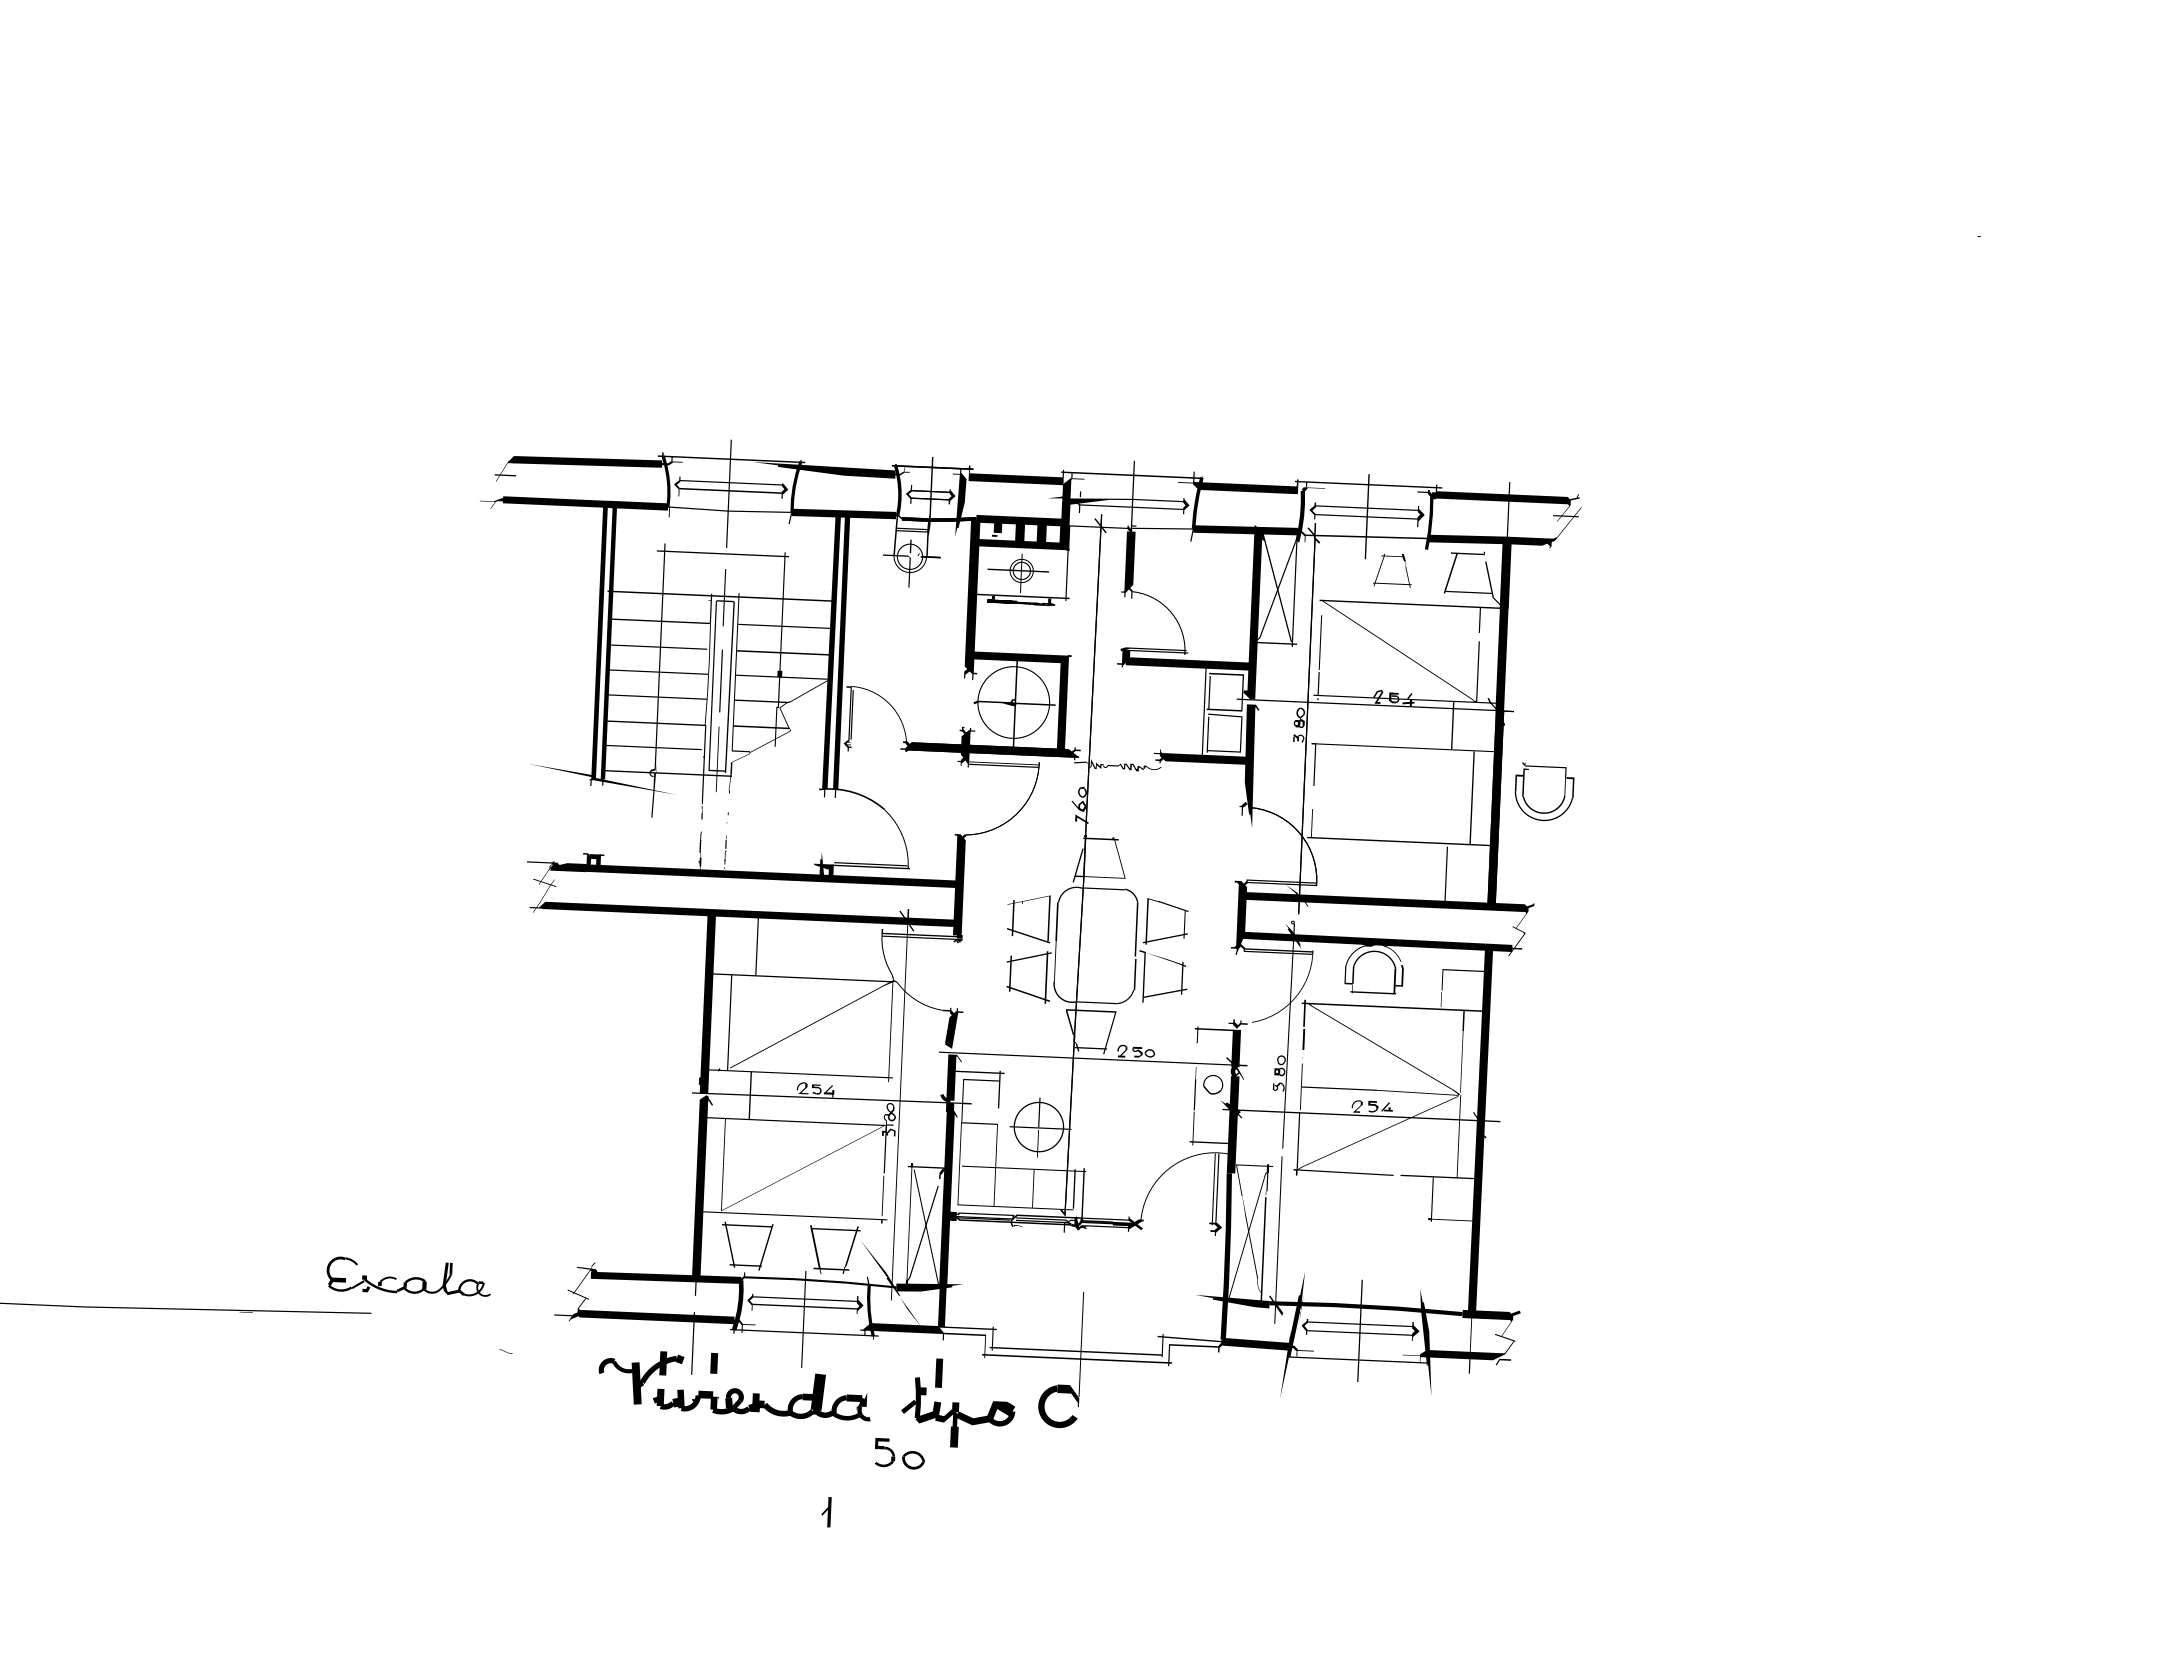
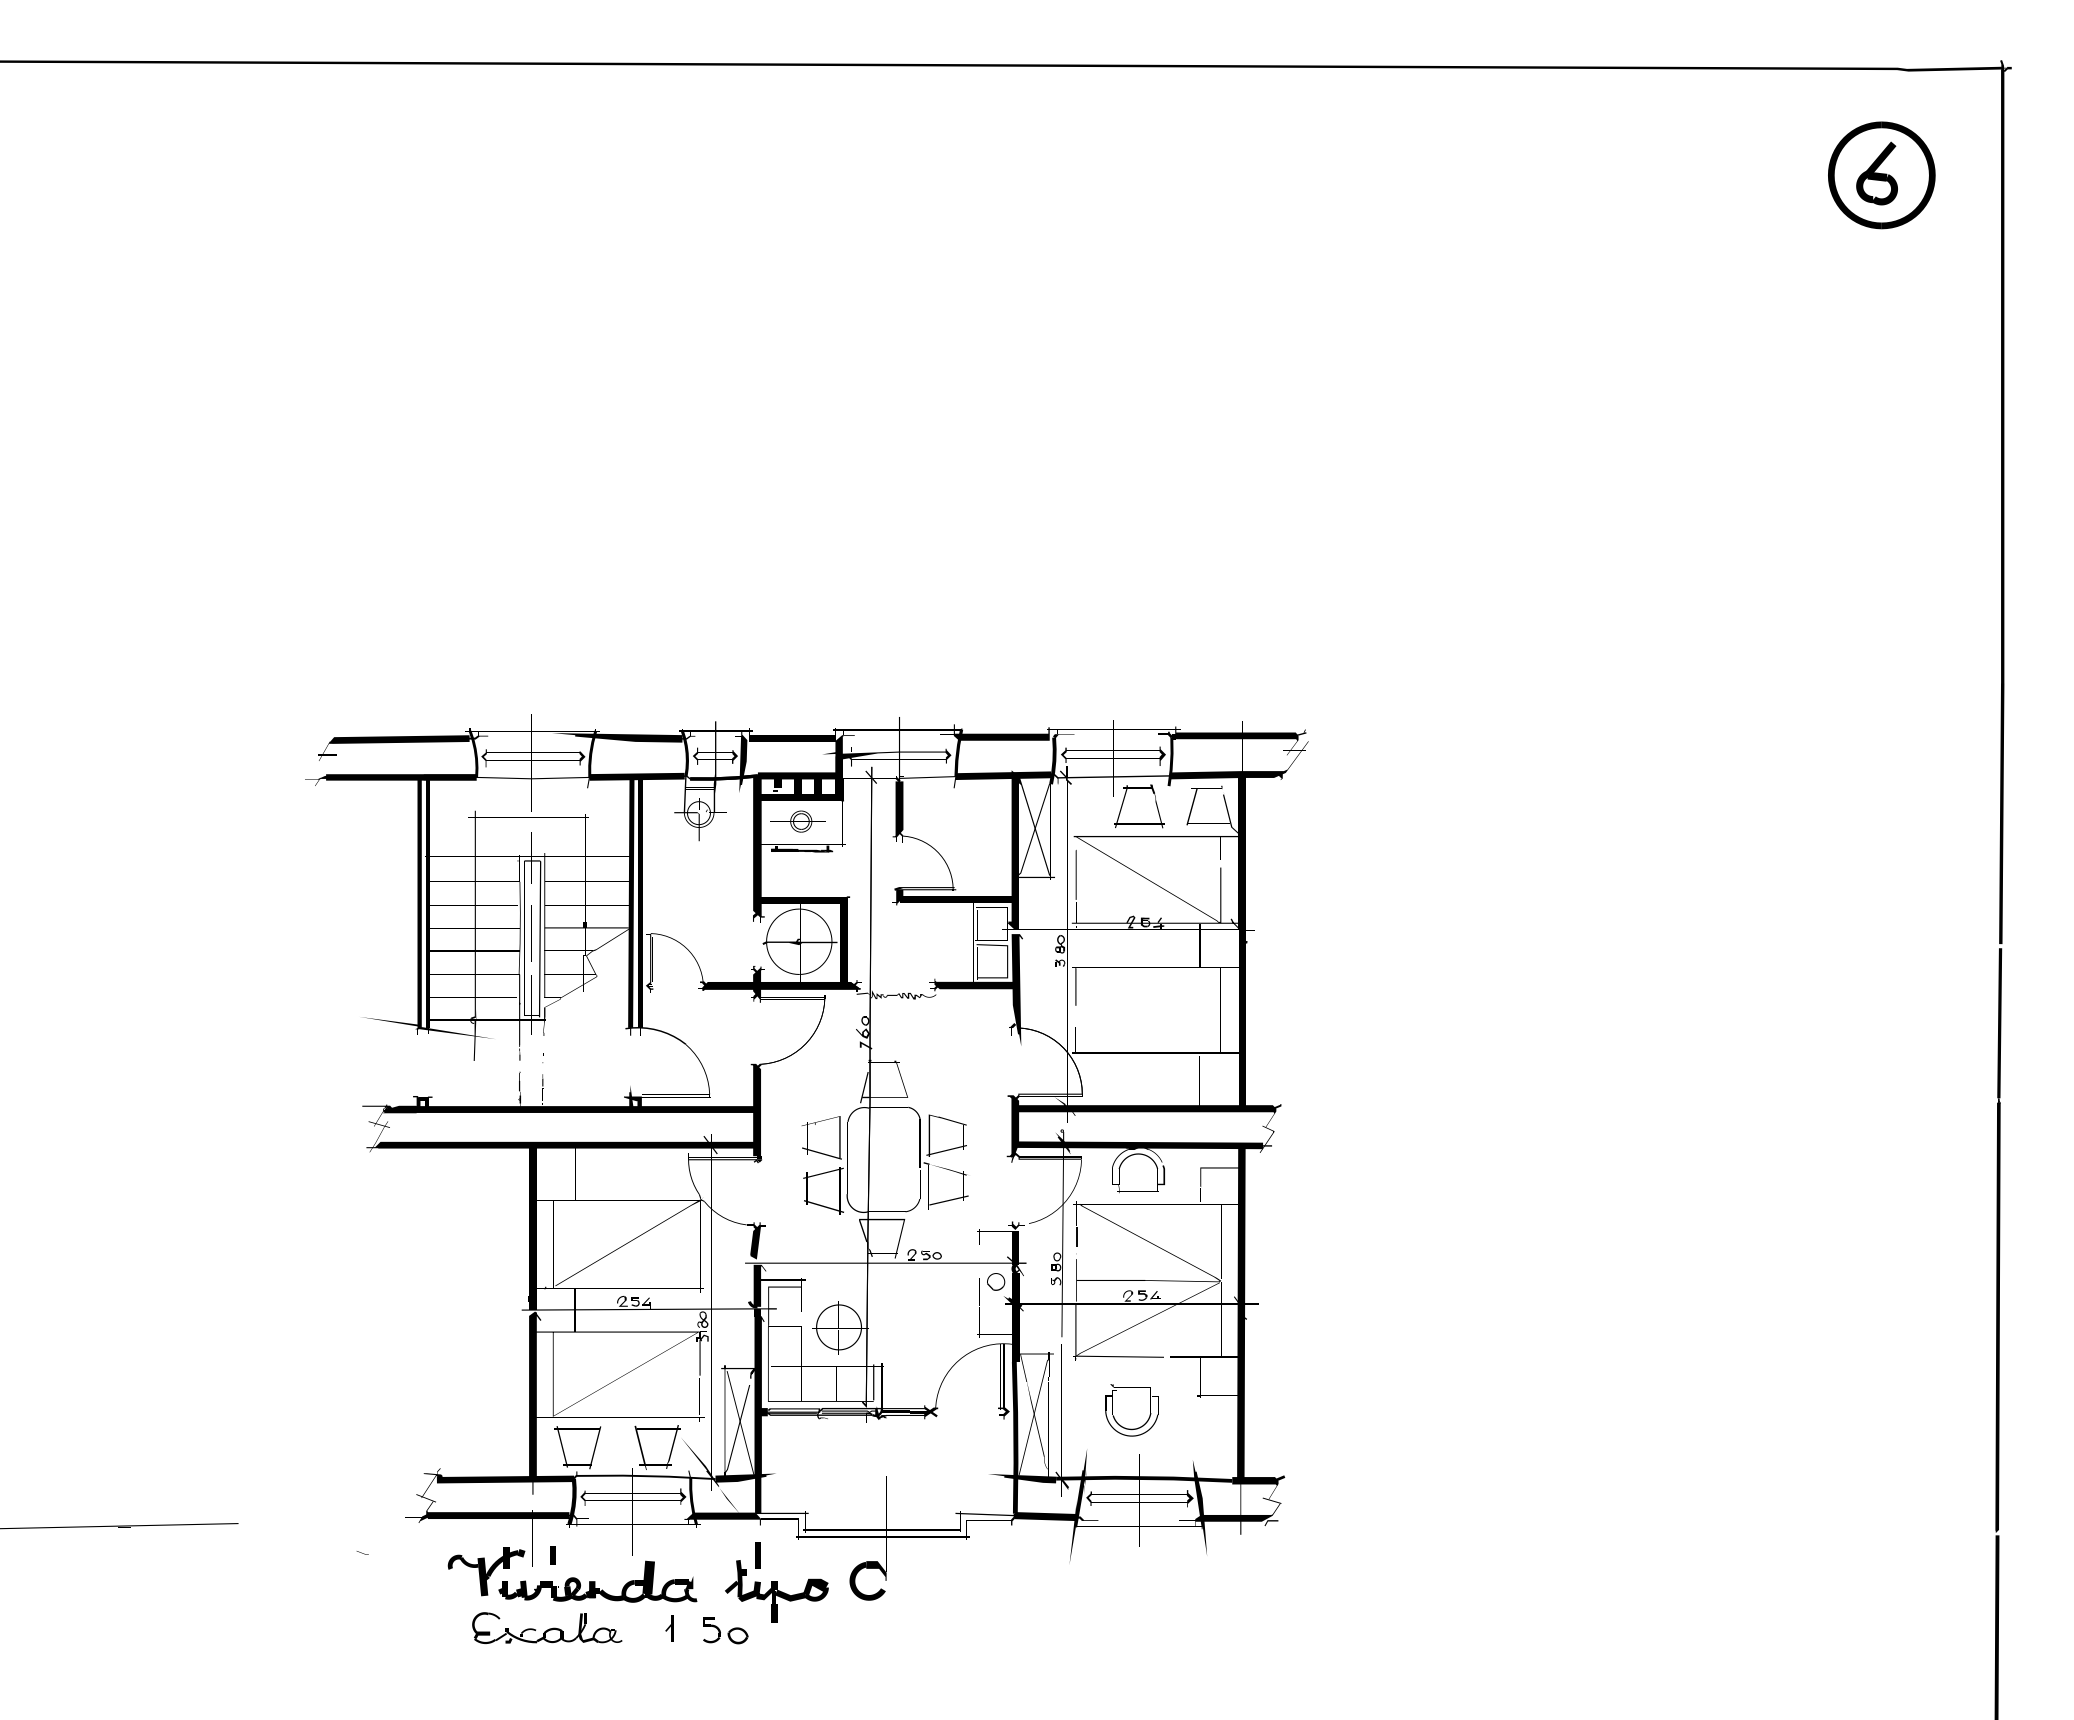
part: (1393, 570) -> (1139, 806), size x1.43
part: (1534, 809) -> (1123, 1426), moved
part: (409, 1276) -> (547, 1627), moved
part: (826, 1512) -> (669, 1628), moved

